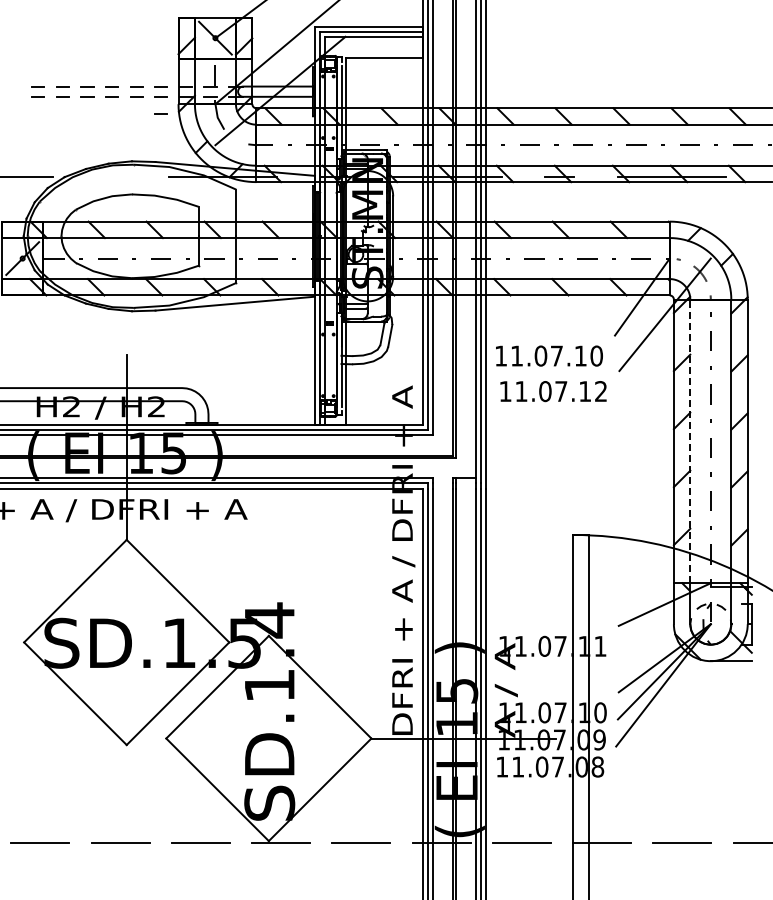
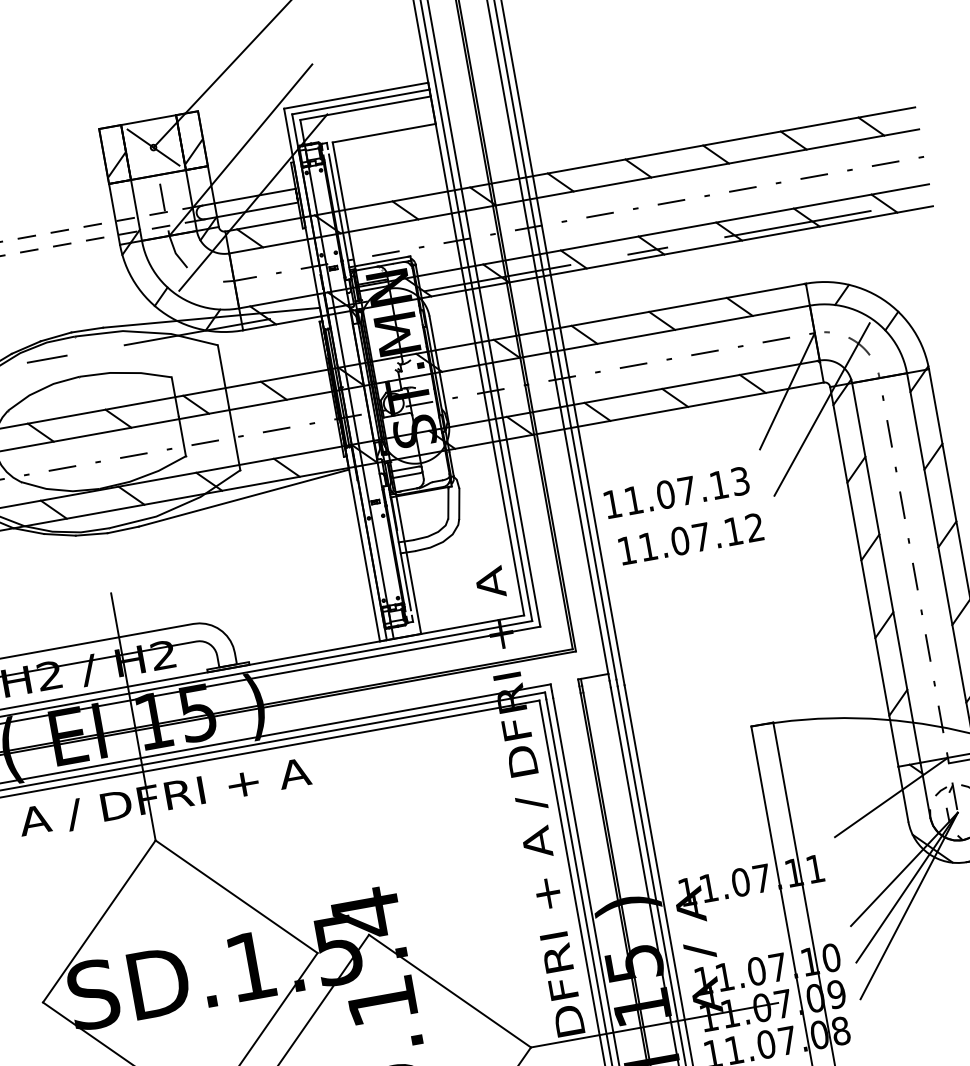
line: (160, 113) -> (98, 261), removed
line: (110, 177) -> (46, 359), added
text: (596, 355) -> (740, 480), 11.07.10 -> 11.07.13
line: (690, 441) -> (886, 573), dashed -> solid

